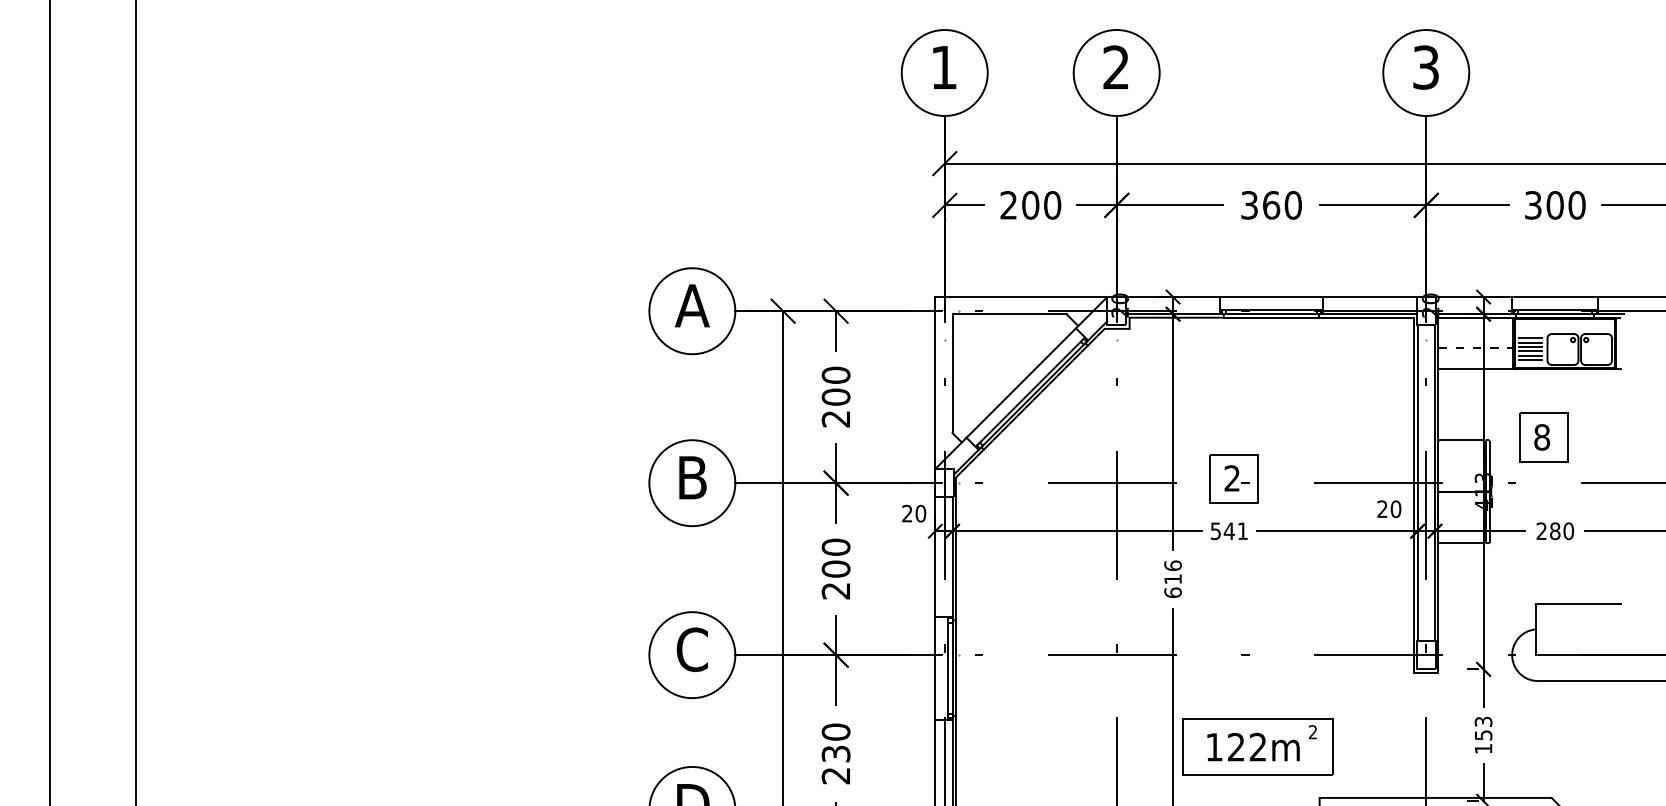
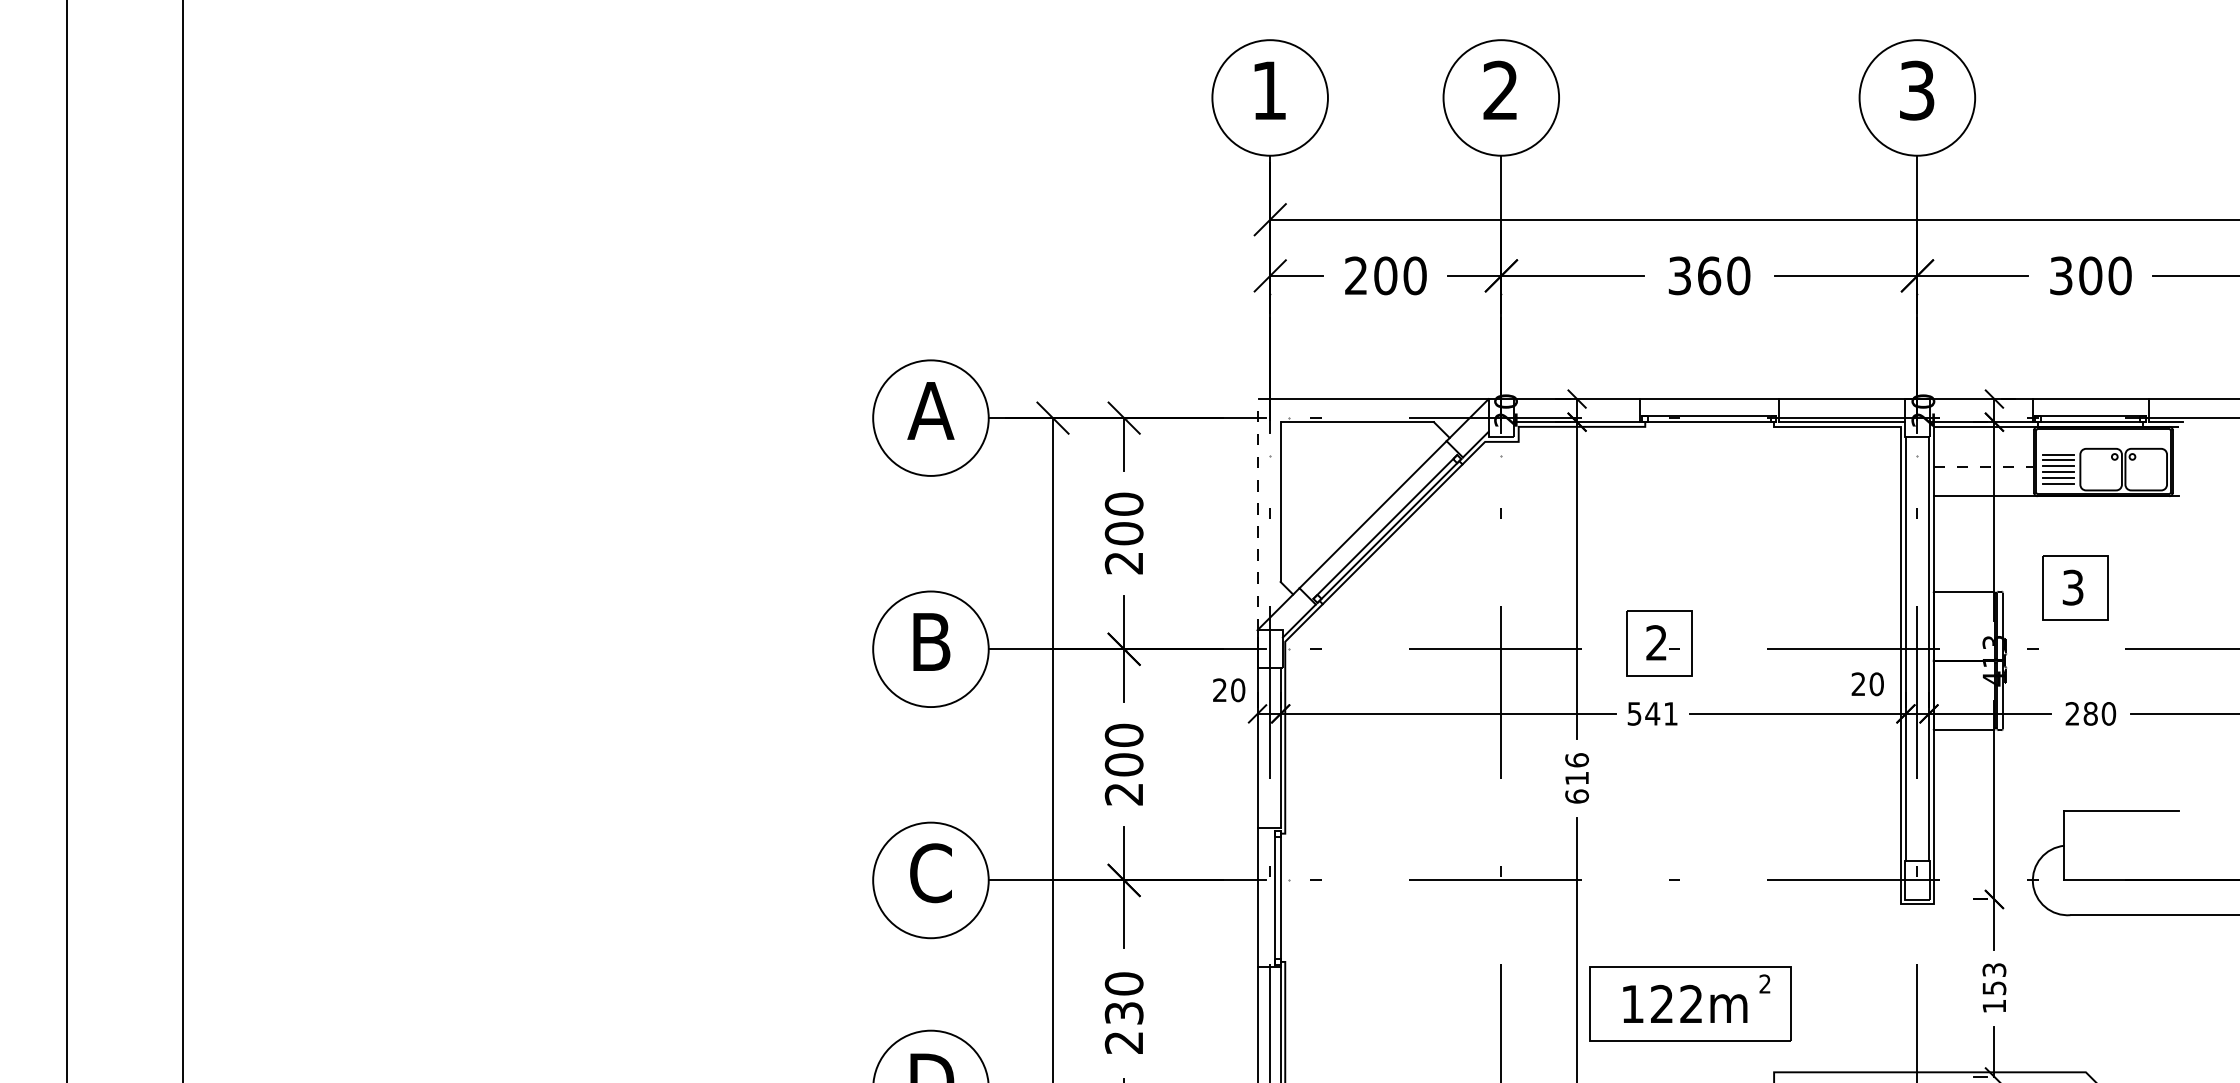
line: (1271, 317) -> (1709, 426), removed
line: (935, 382) -> (1257, 514), solid -> dashed
text: (1541, 437) -> (2072, 587), 8 -> 3
line: (956, 667) -> (1285, 897), removed

